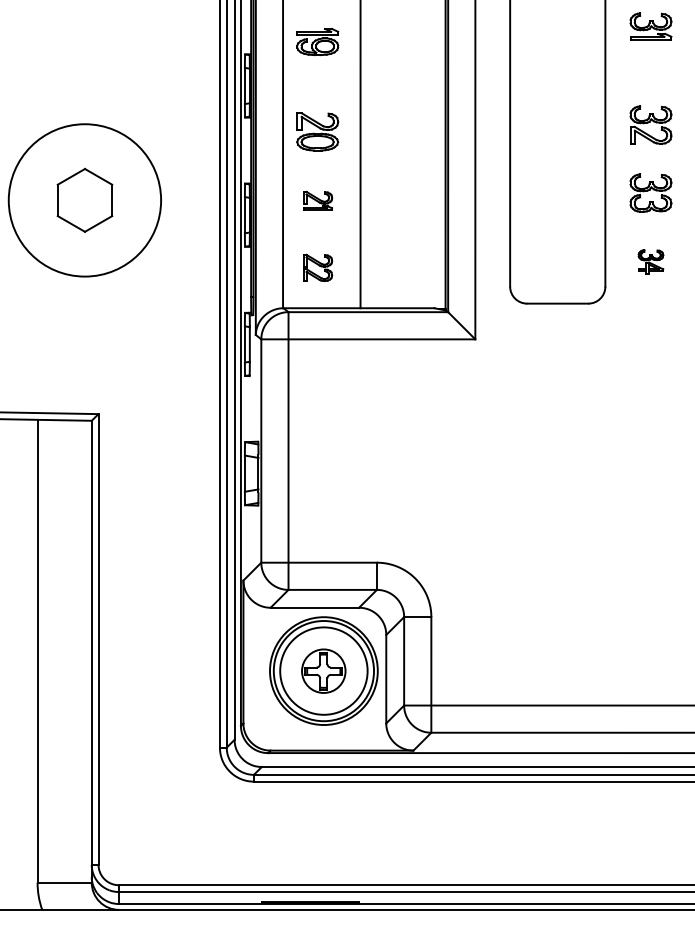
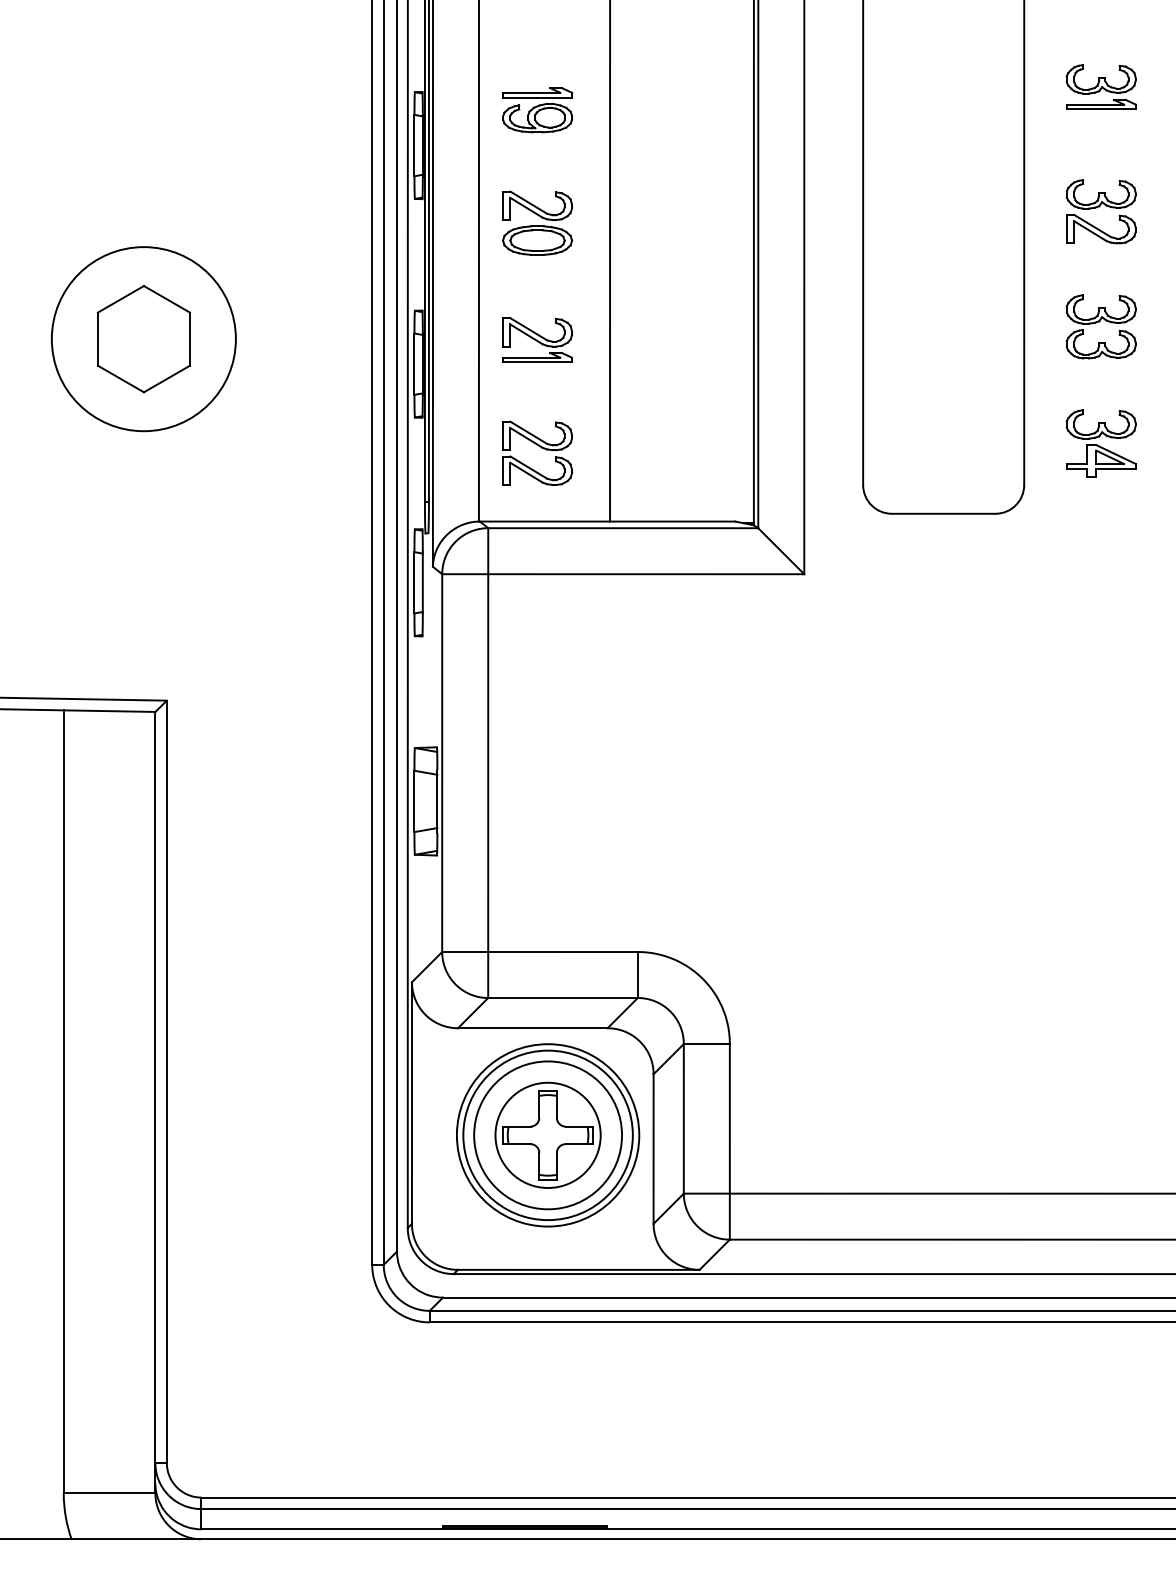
part: (650, 26) -> (1100, 87), moved
part: (317, 42) -> (537, 110), moved
circle: (84, 200) -> (143, 339), size x0.71
part: (317, 200) -> (537, 339), size x1.43
part: (650, 261) -> (1100, 442), size x1.67
part: (317, 267) -> (537, 452), size x1.43
part: (323, 671) -> (547, 1136), size x1.43

